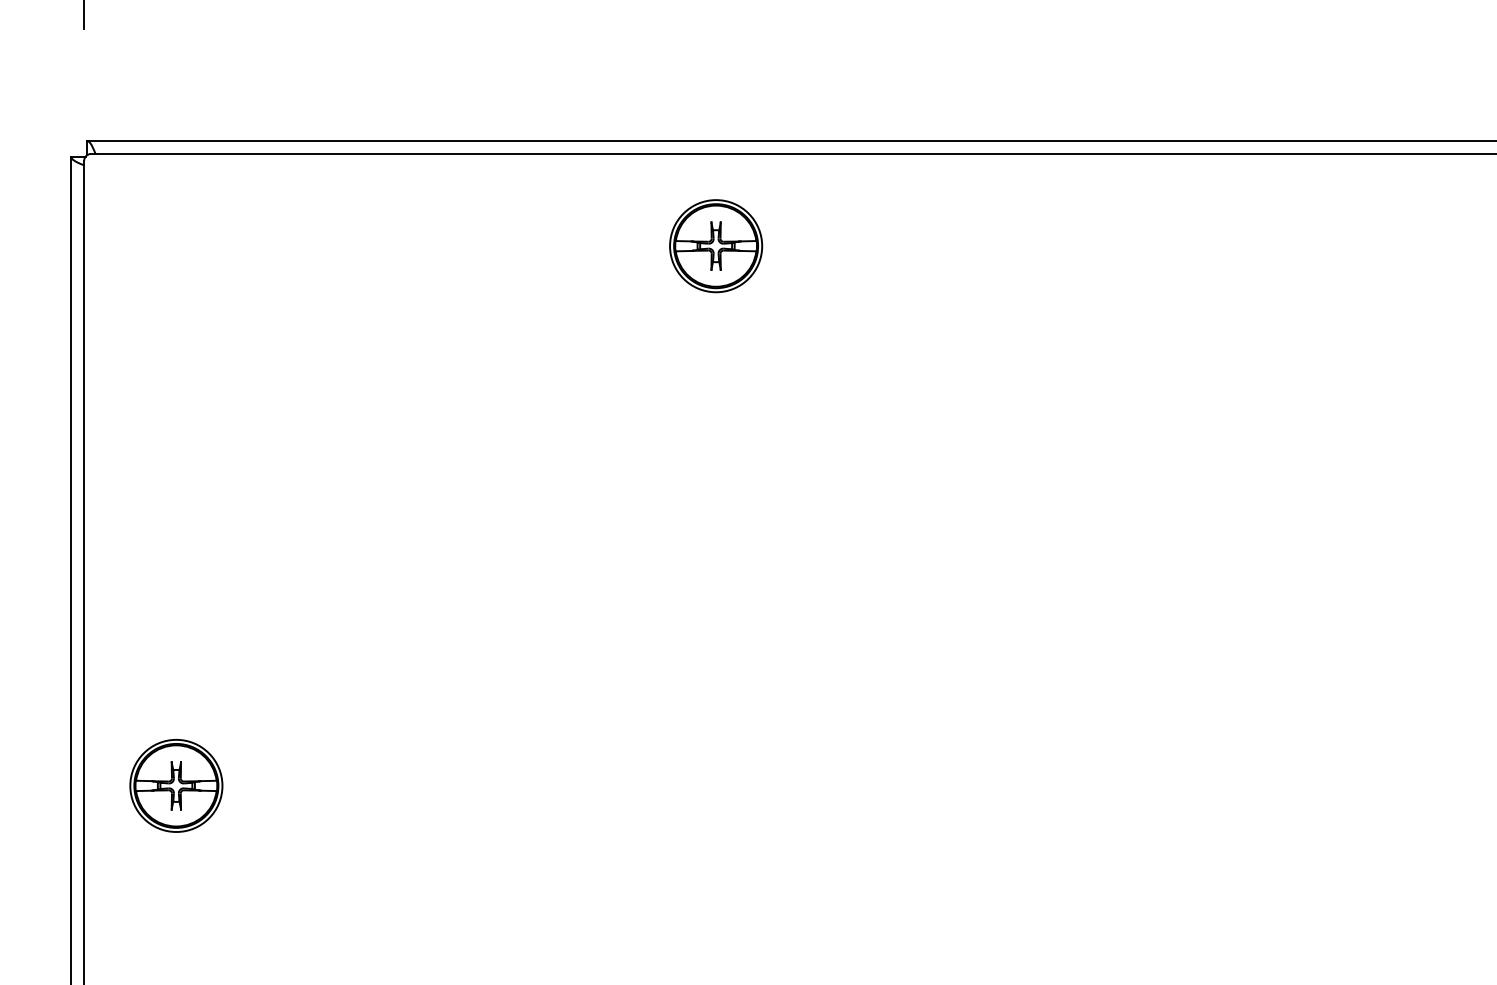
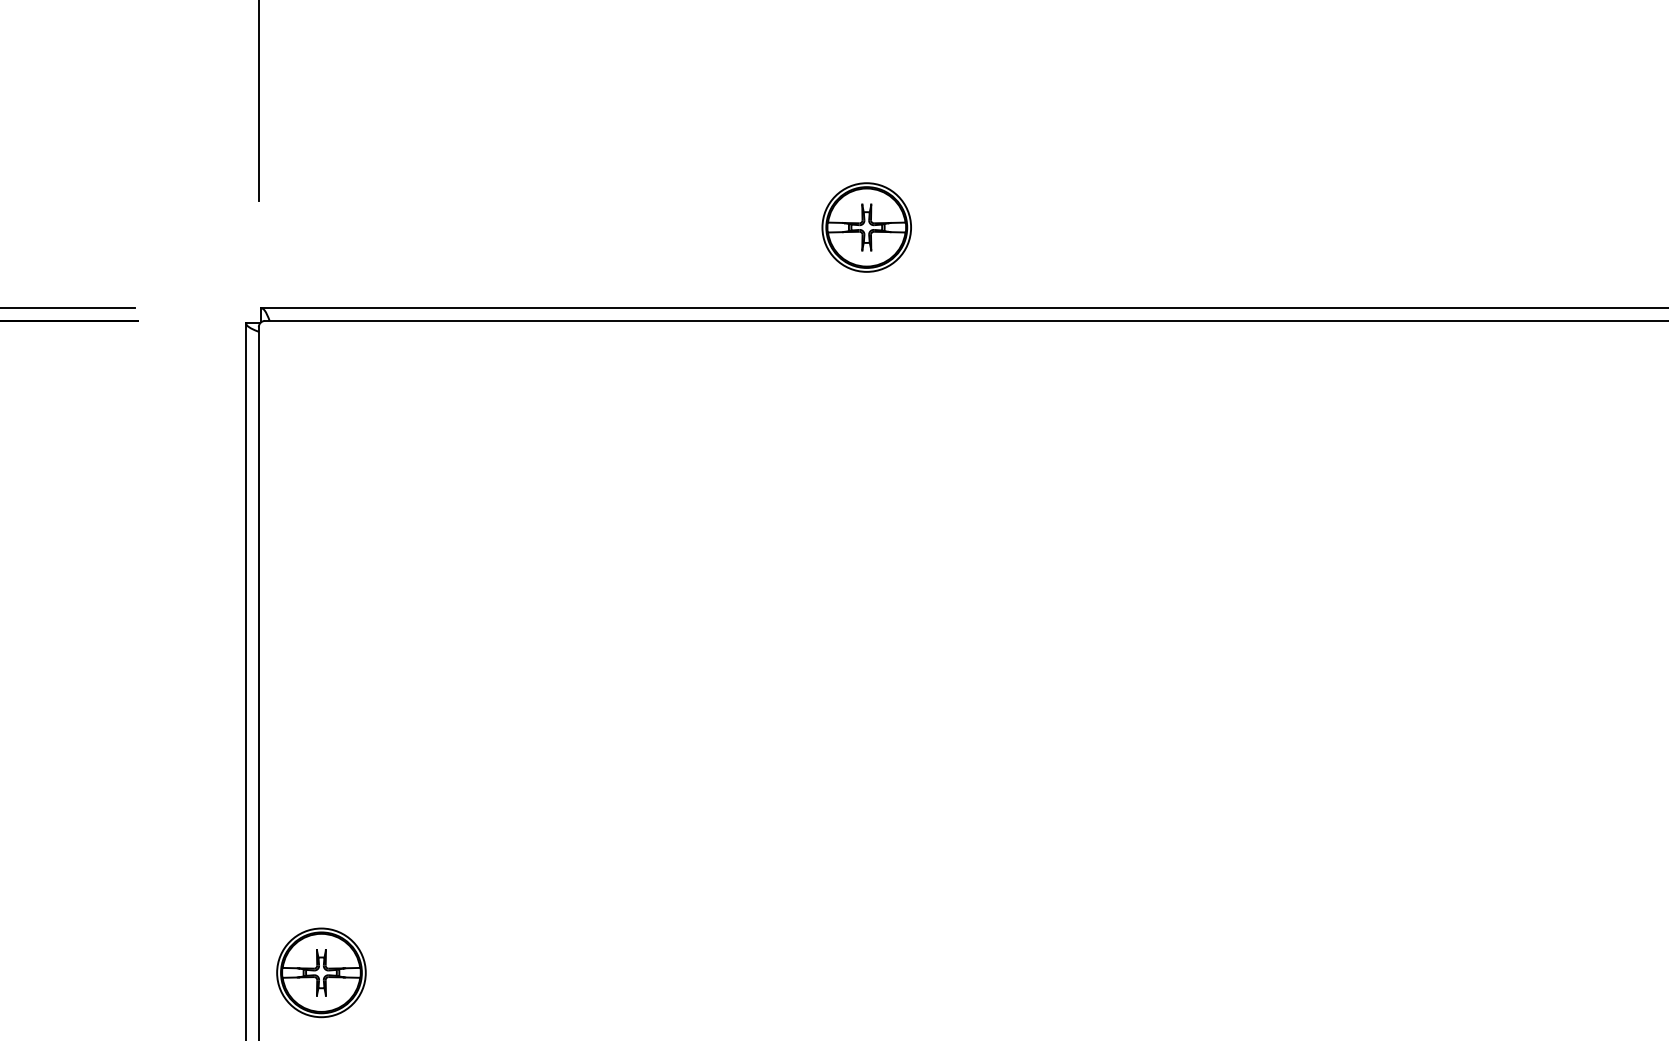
part: (715, 246) -> (866, 227), moved
part: (176, 785) -> (321, 972), moved

